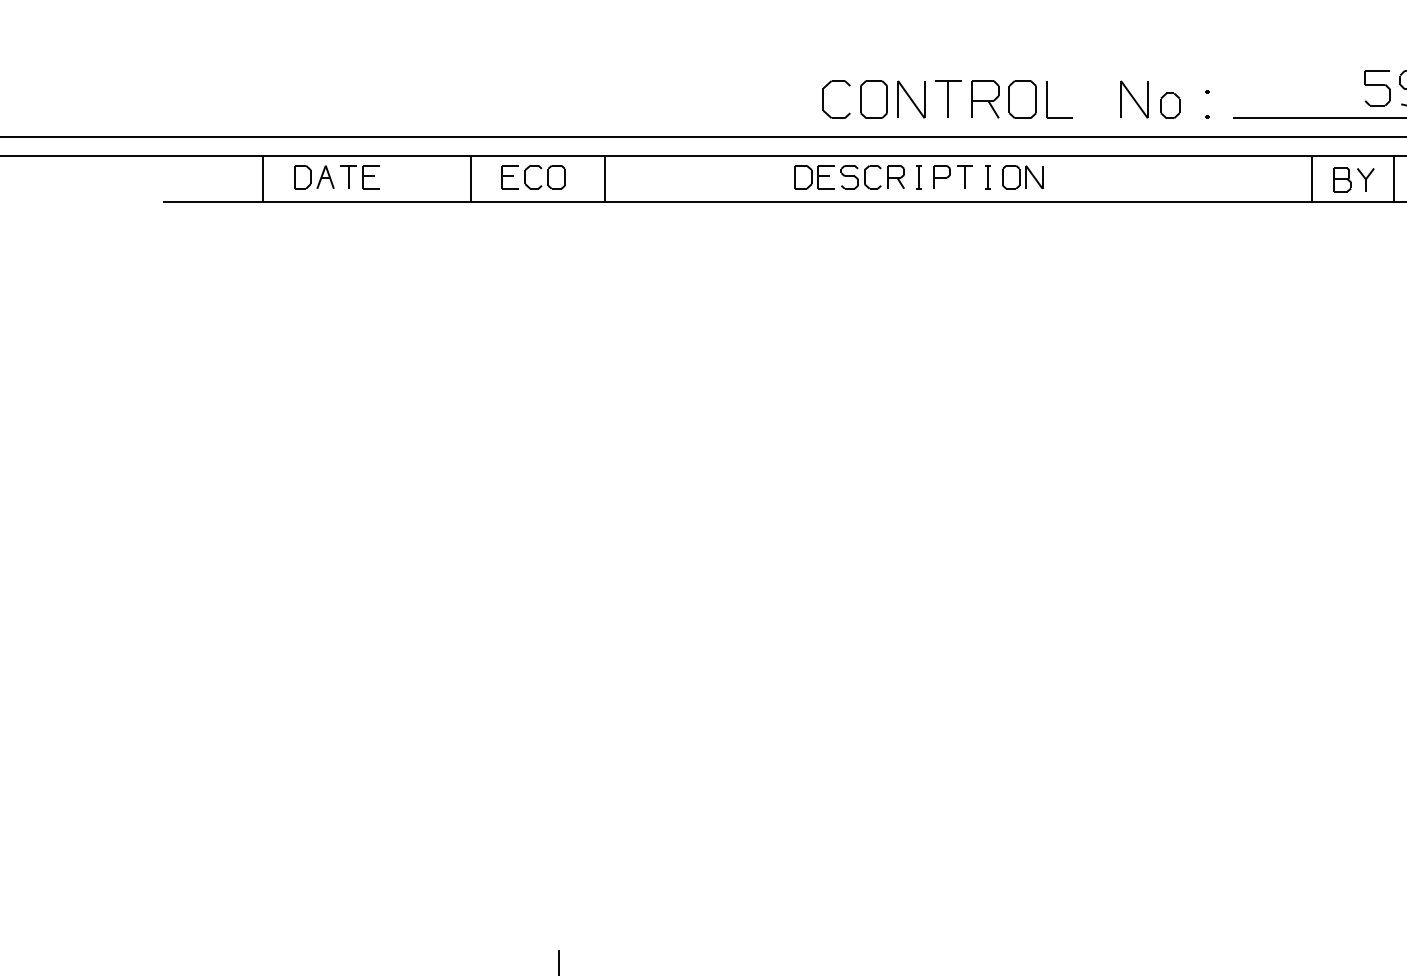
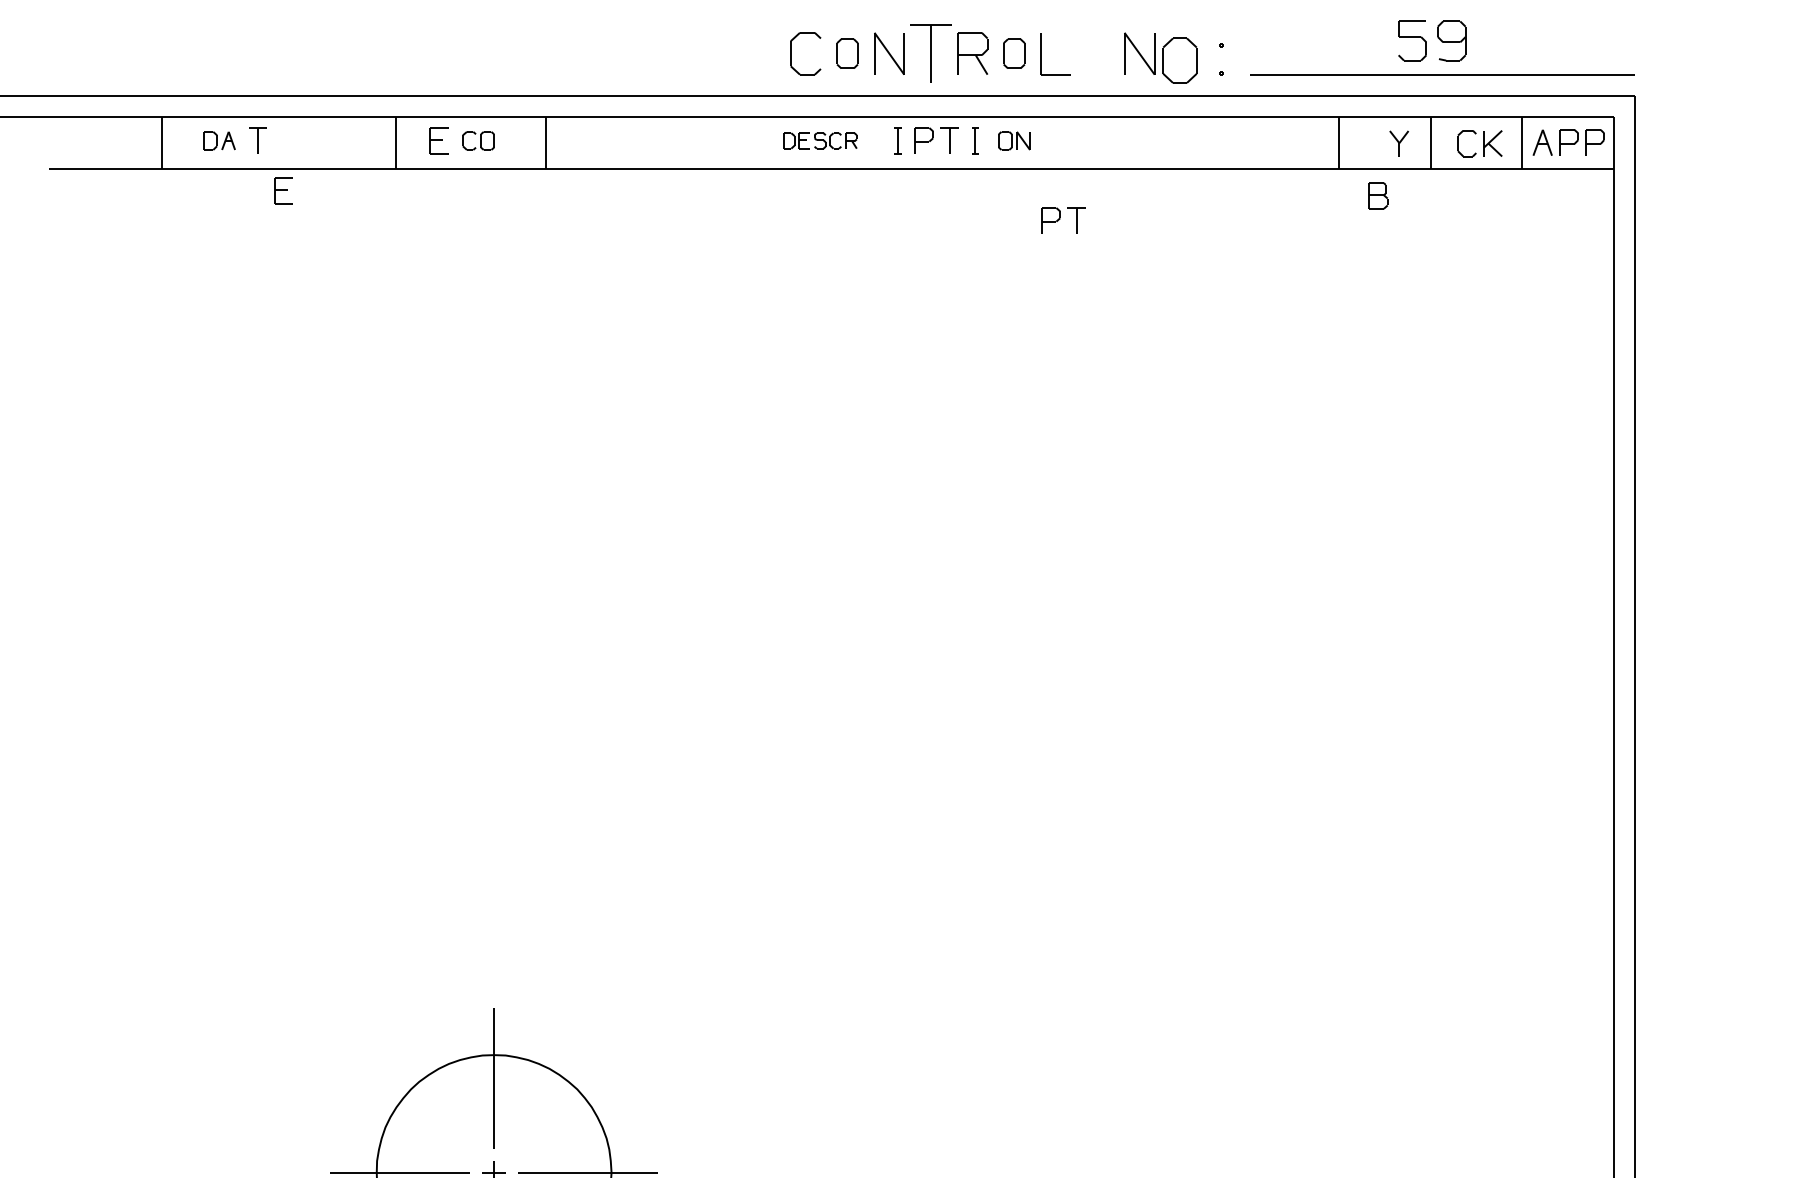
part: (873, 99) -> (847, 53), size x0.7
part: (947, 99) -> (930, 53), size x1.4
part: (1021, 99) -> (1013, 53), size x0.7
part: (1169, 105) -> (1179, 60), size x1.6
part: (314, 176) -> (219, 140), size x0.7
part: (371, 176) -> (283, 190), moved
part: (545, 176) -> (478, 140), size x0.7
part: (849, 176) -> (819, 140), size x0.6
part: (1022, 176) -> (1014, 140), size x0.7
part: (1342, 179) -> (1378, 195), moved
part: (1066, 248) -> (1063, 220), added

